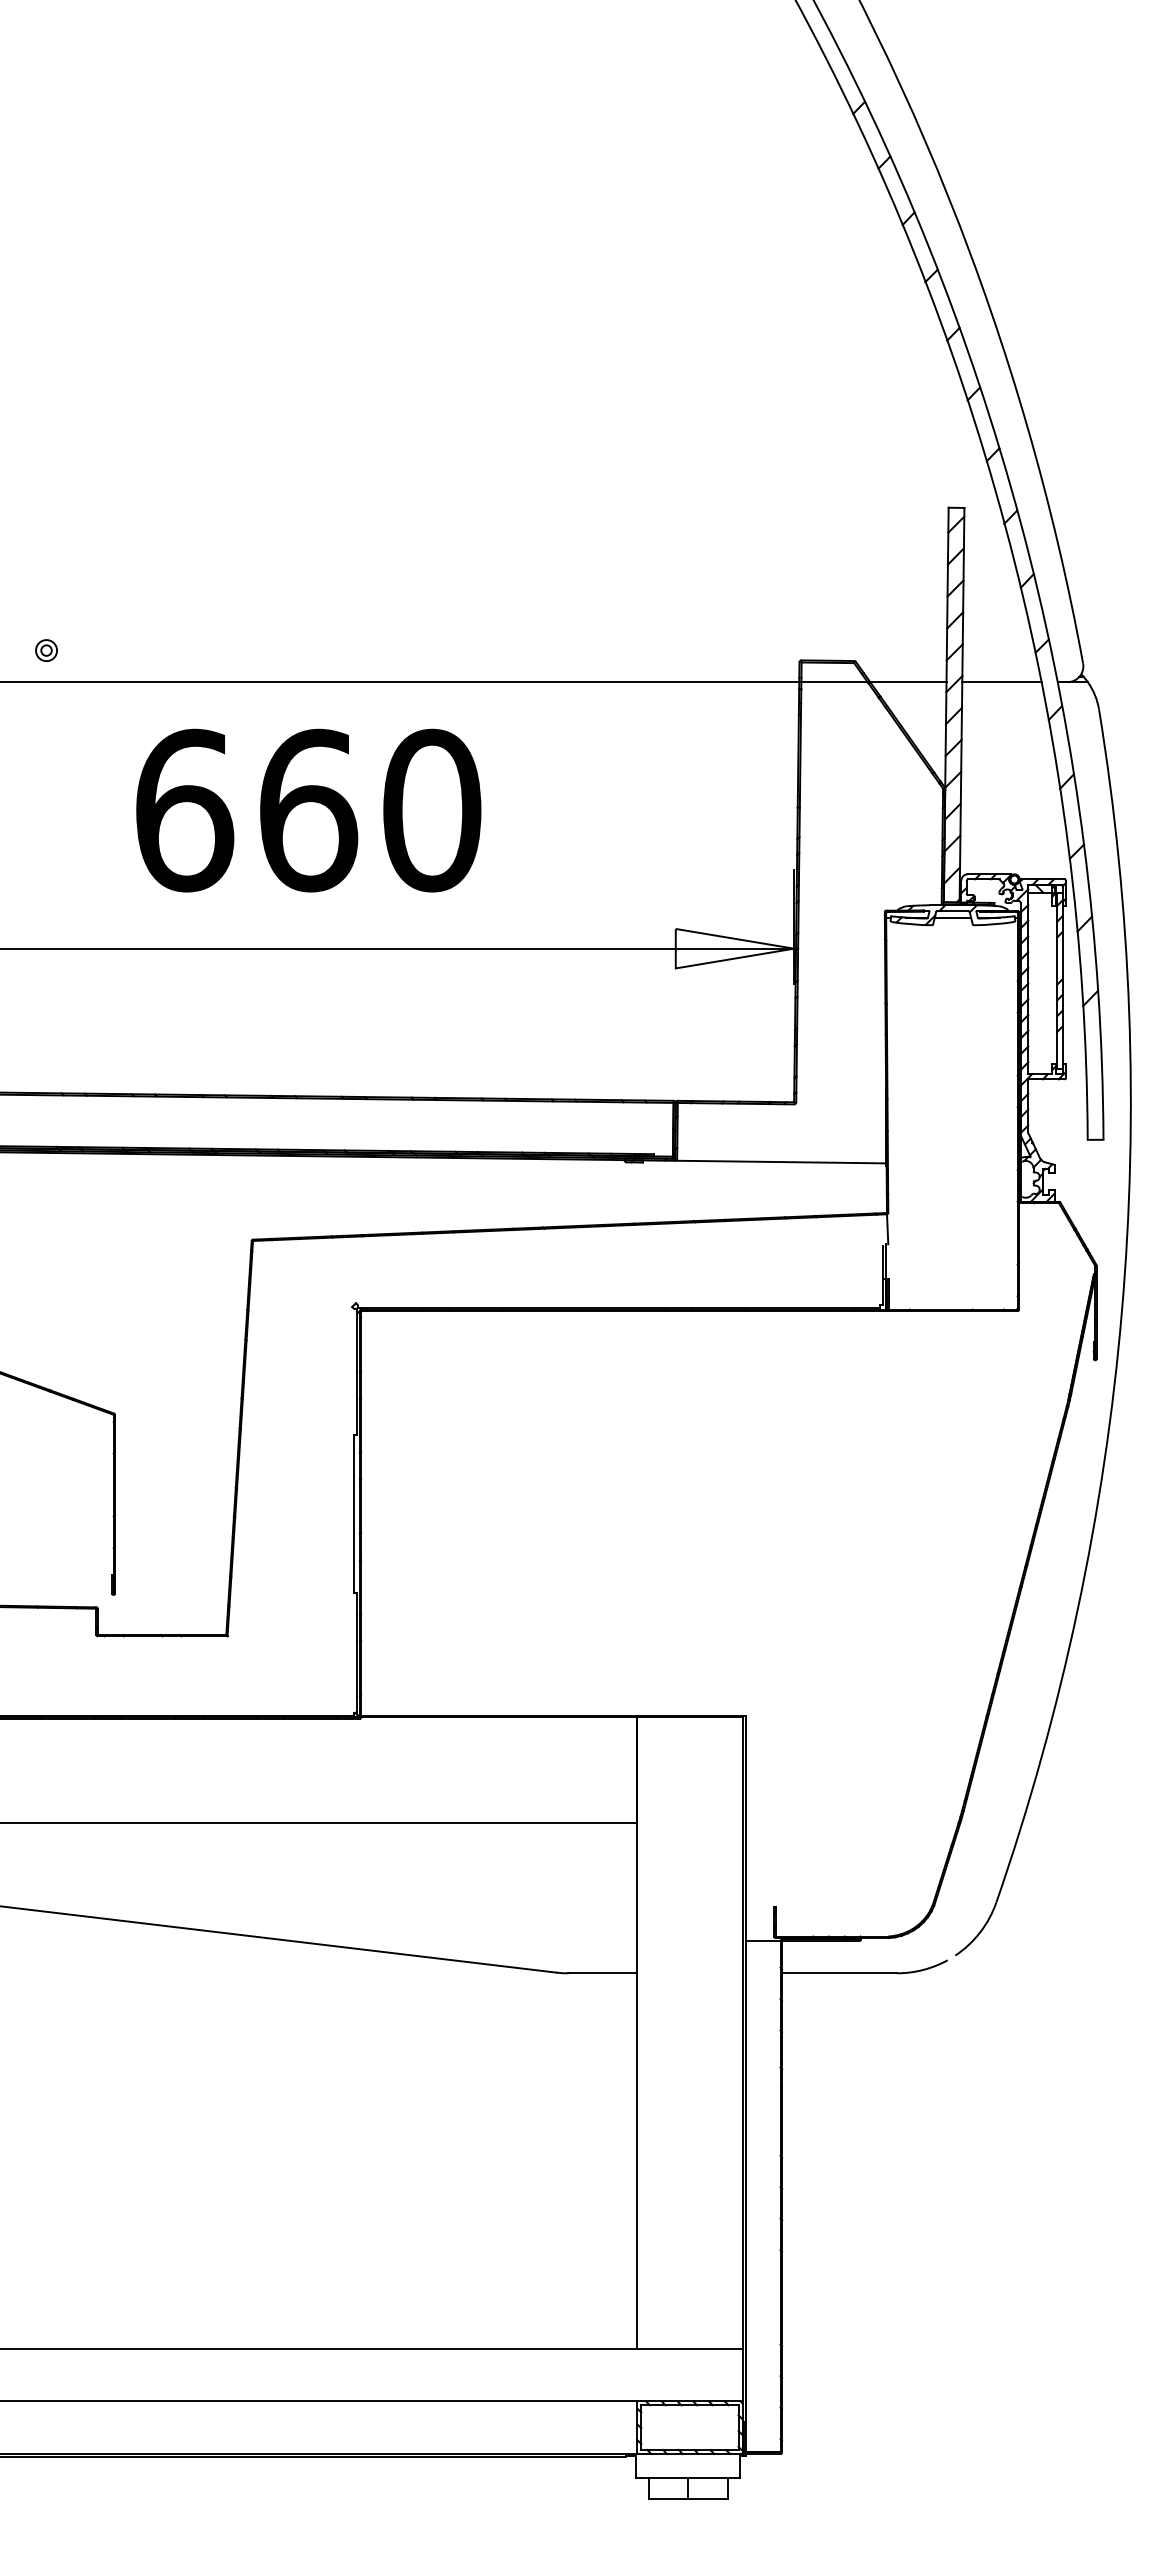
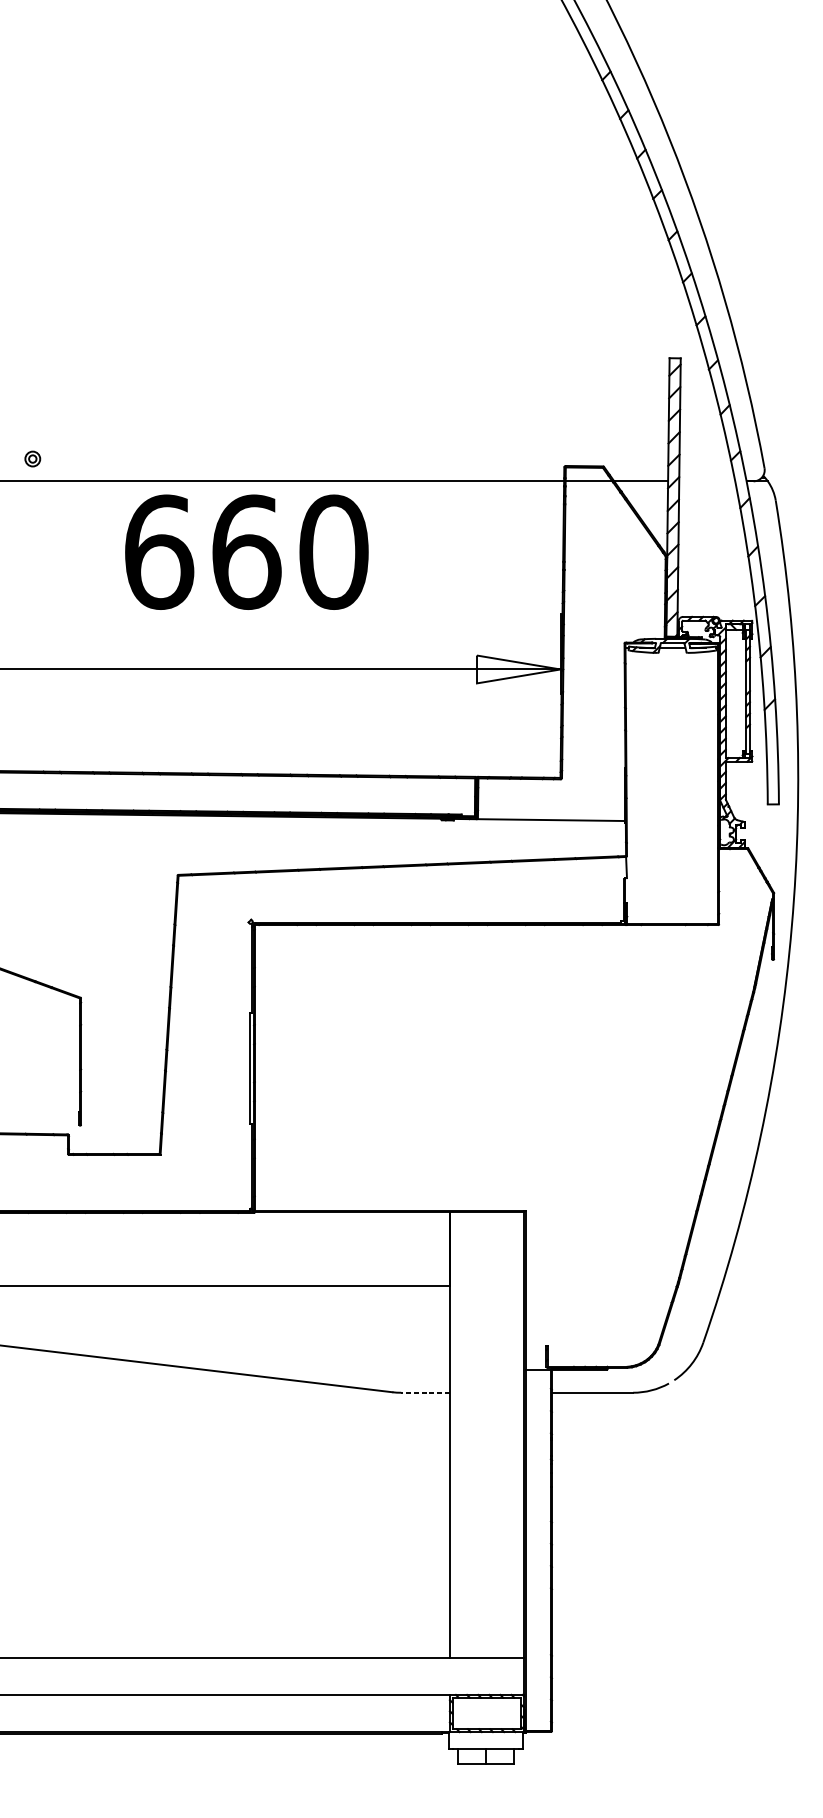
line: (1001, 682) -> (706, 481), removed
text: (308, 810) -> (246, 552), moved
line: (602, 1973) -> (425, 1392), solid -> dashed

